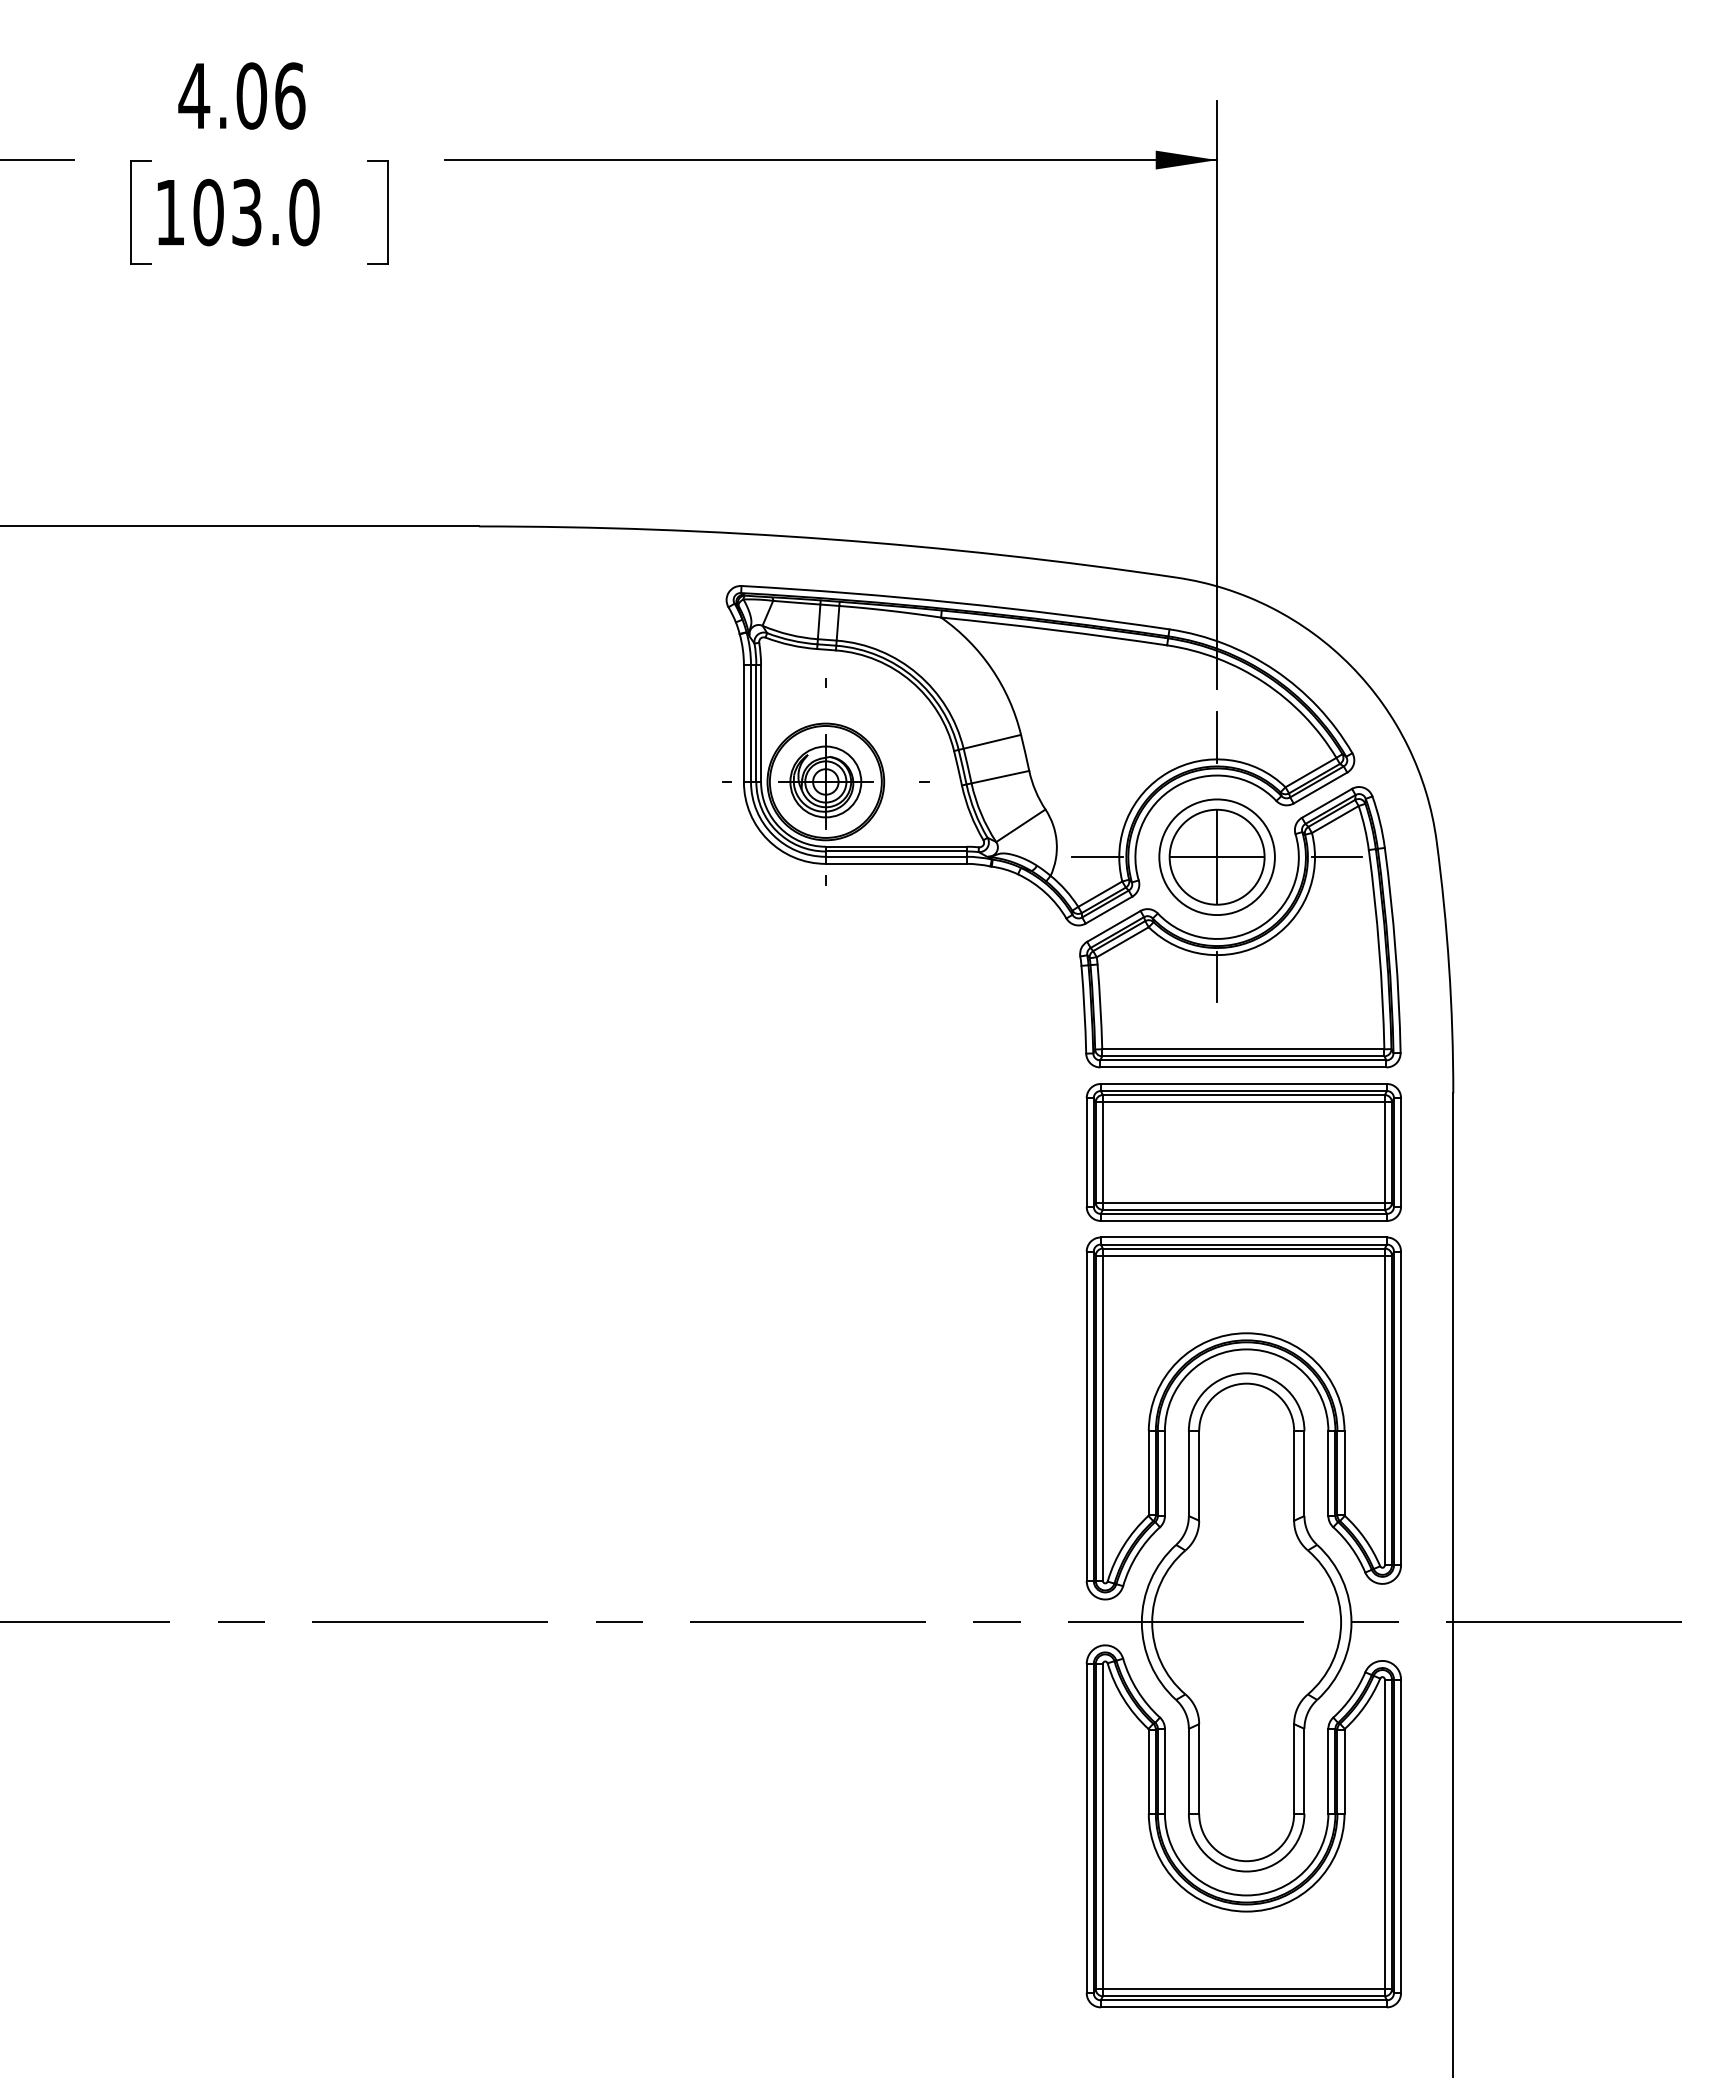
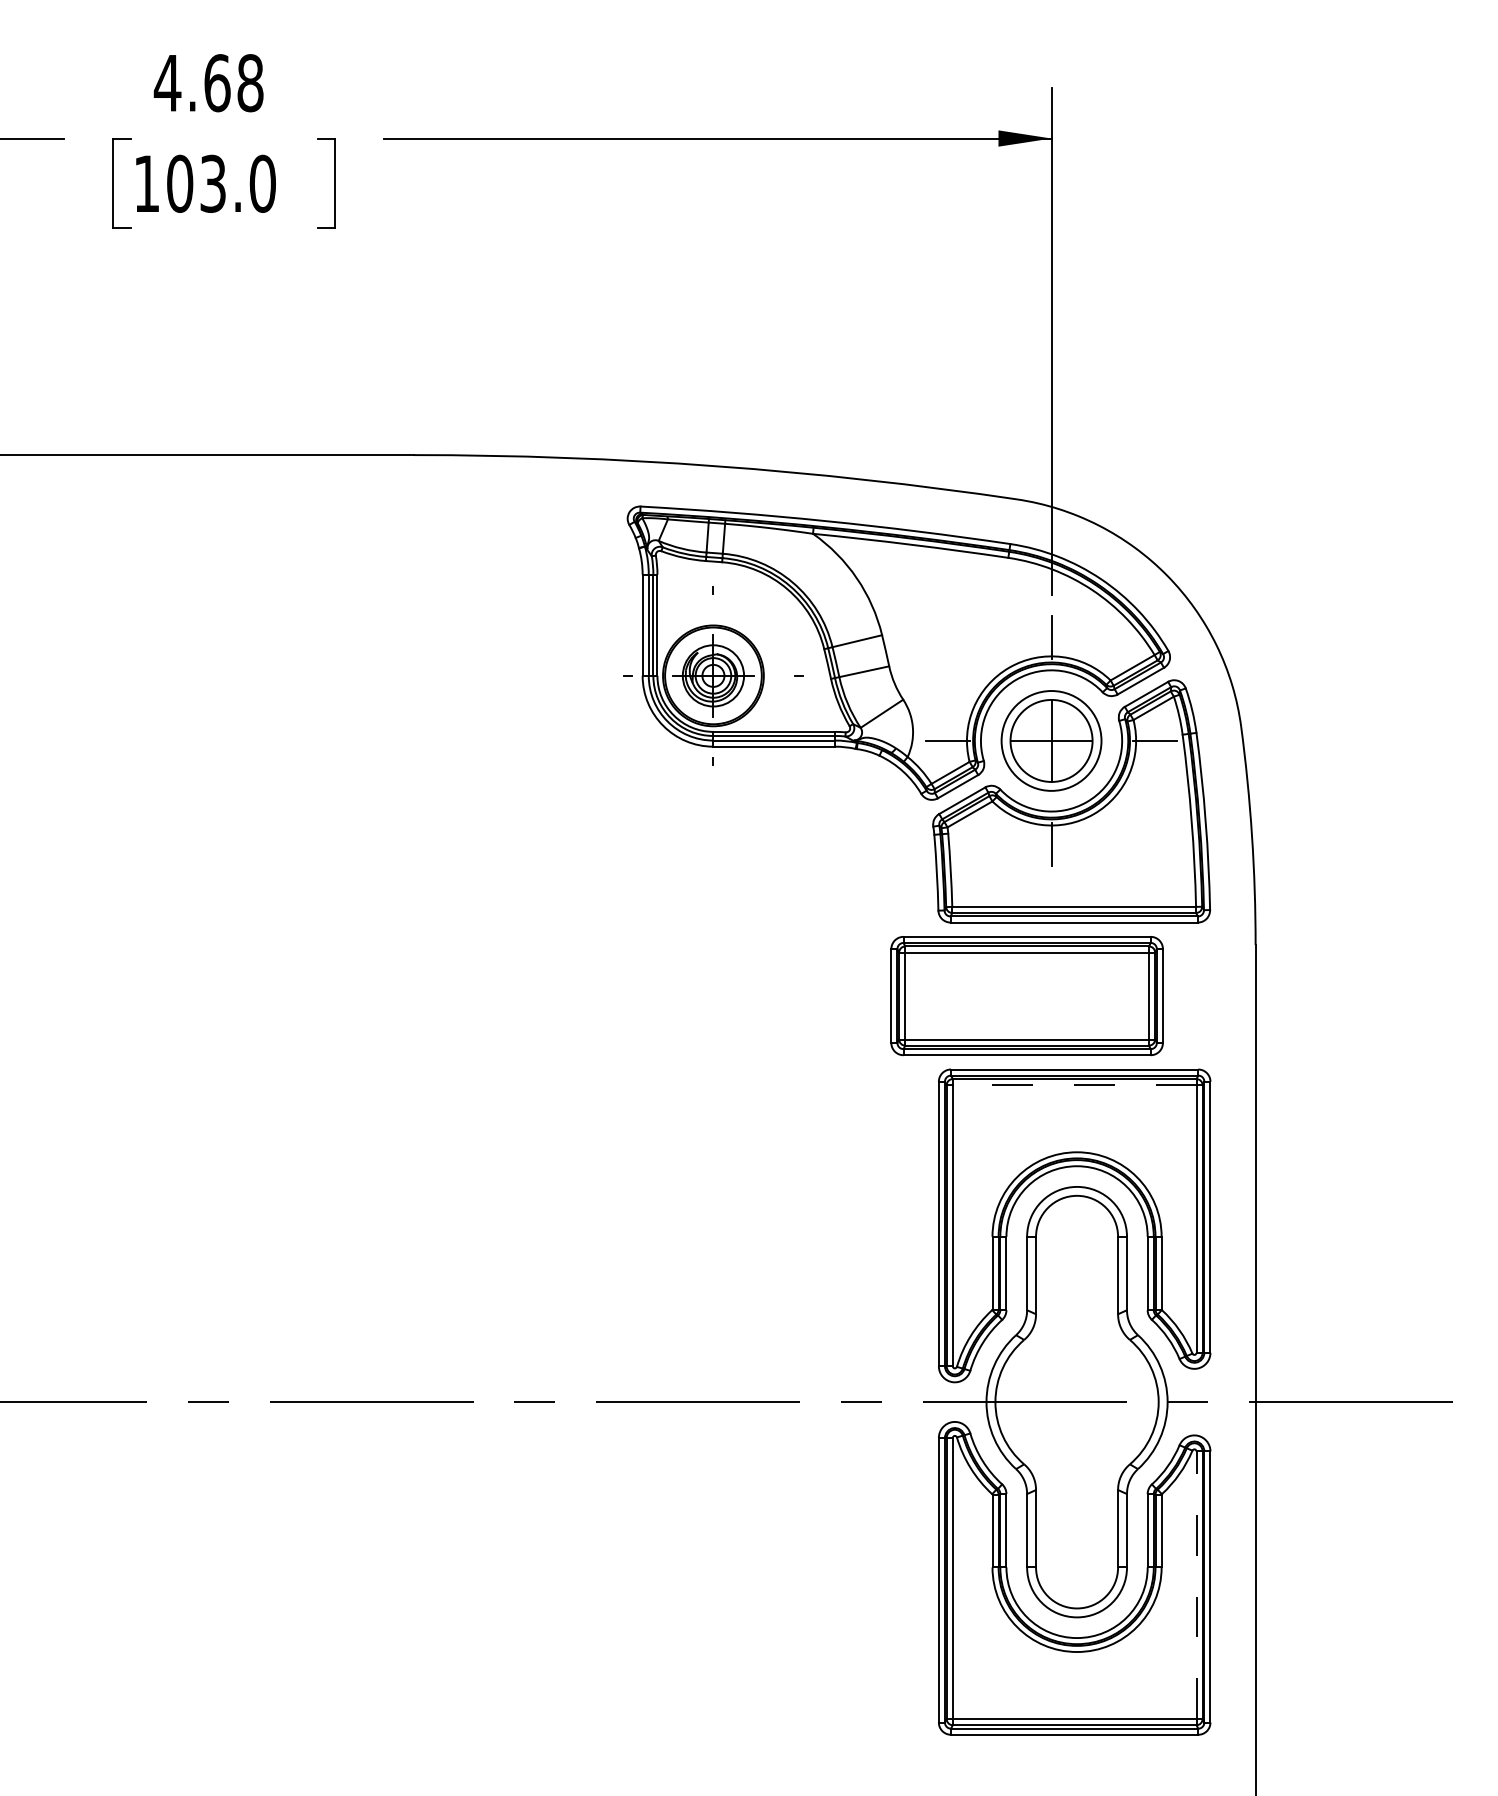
text: (270, 95) -> (233, 82), 4.06 -> 4.68
part: (1243, 1152) -> (1026, 996), moved
line: (1243, 1255) -> (1074, 1085), solid -> dashed
line: (1384, 1834) -> (1196, 1585), solid -> dashed

